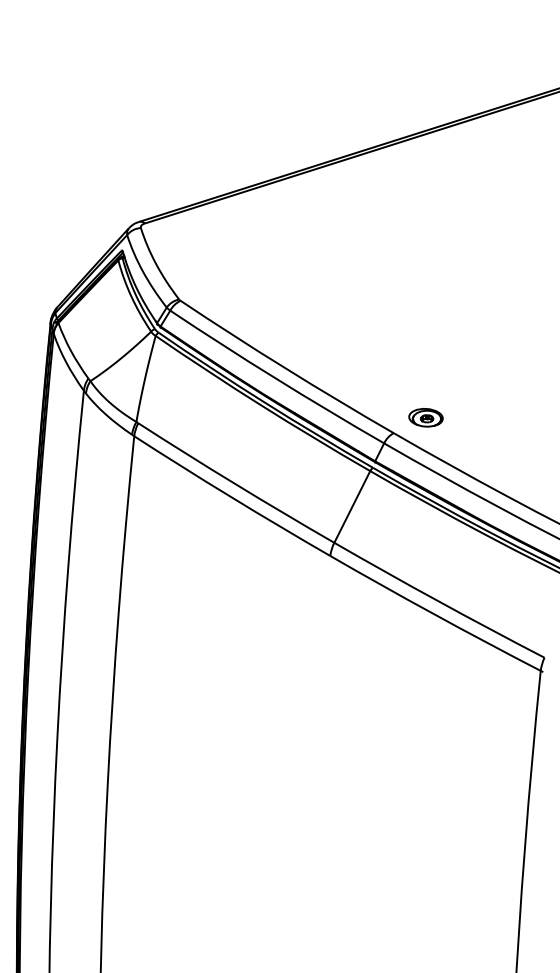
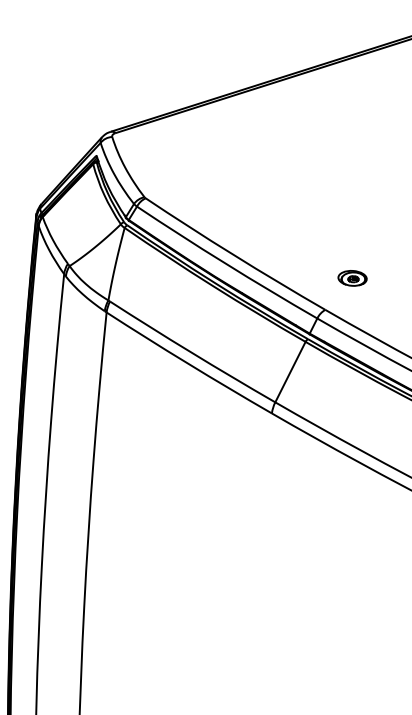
part: (425, 417) -> (352, 278), moved

